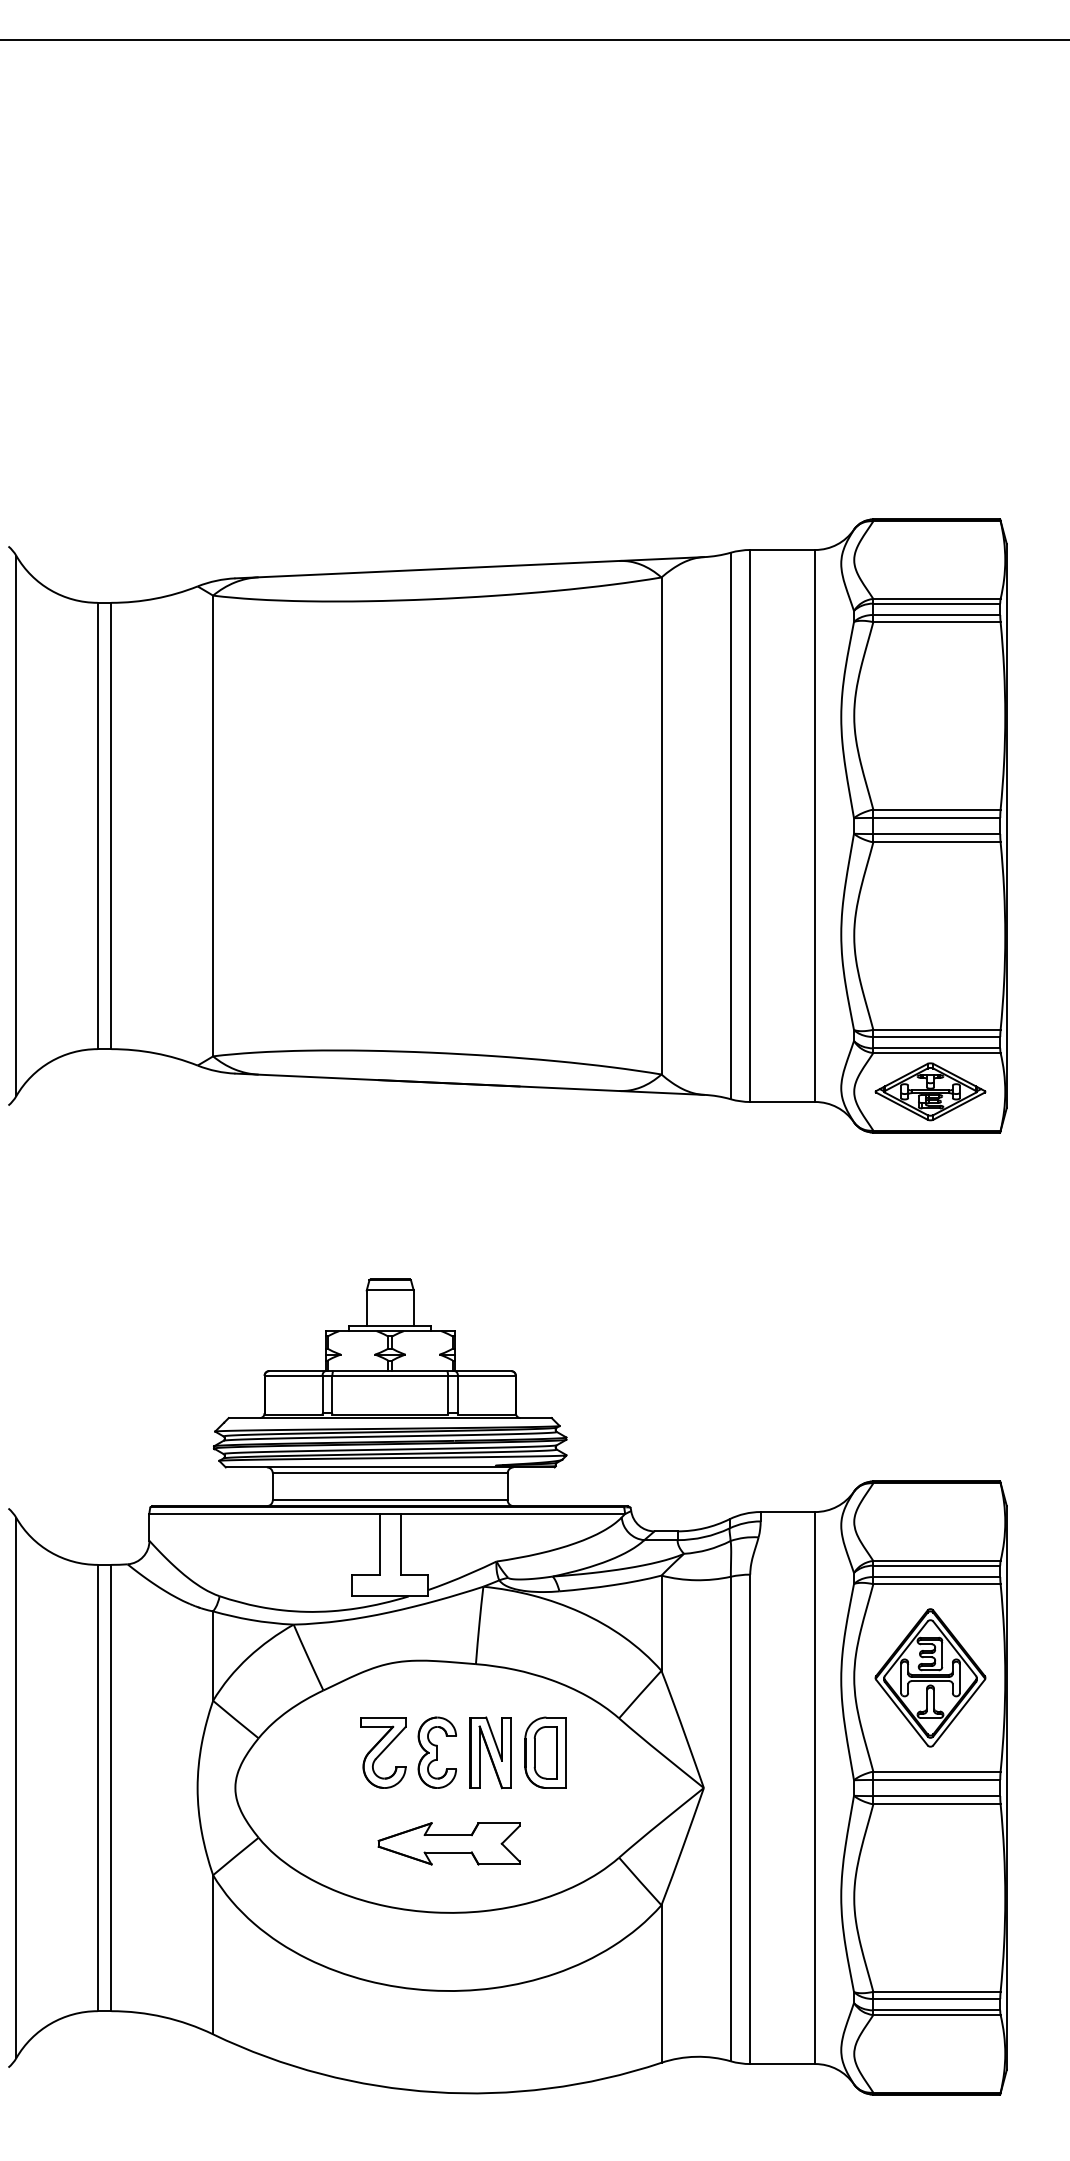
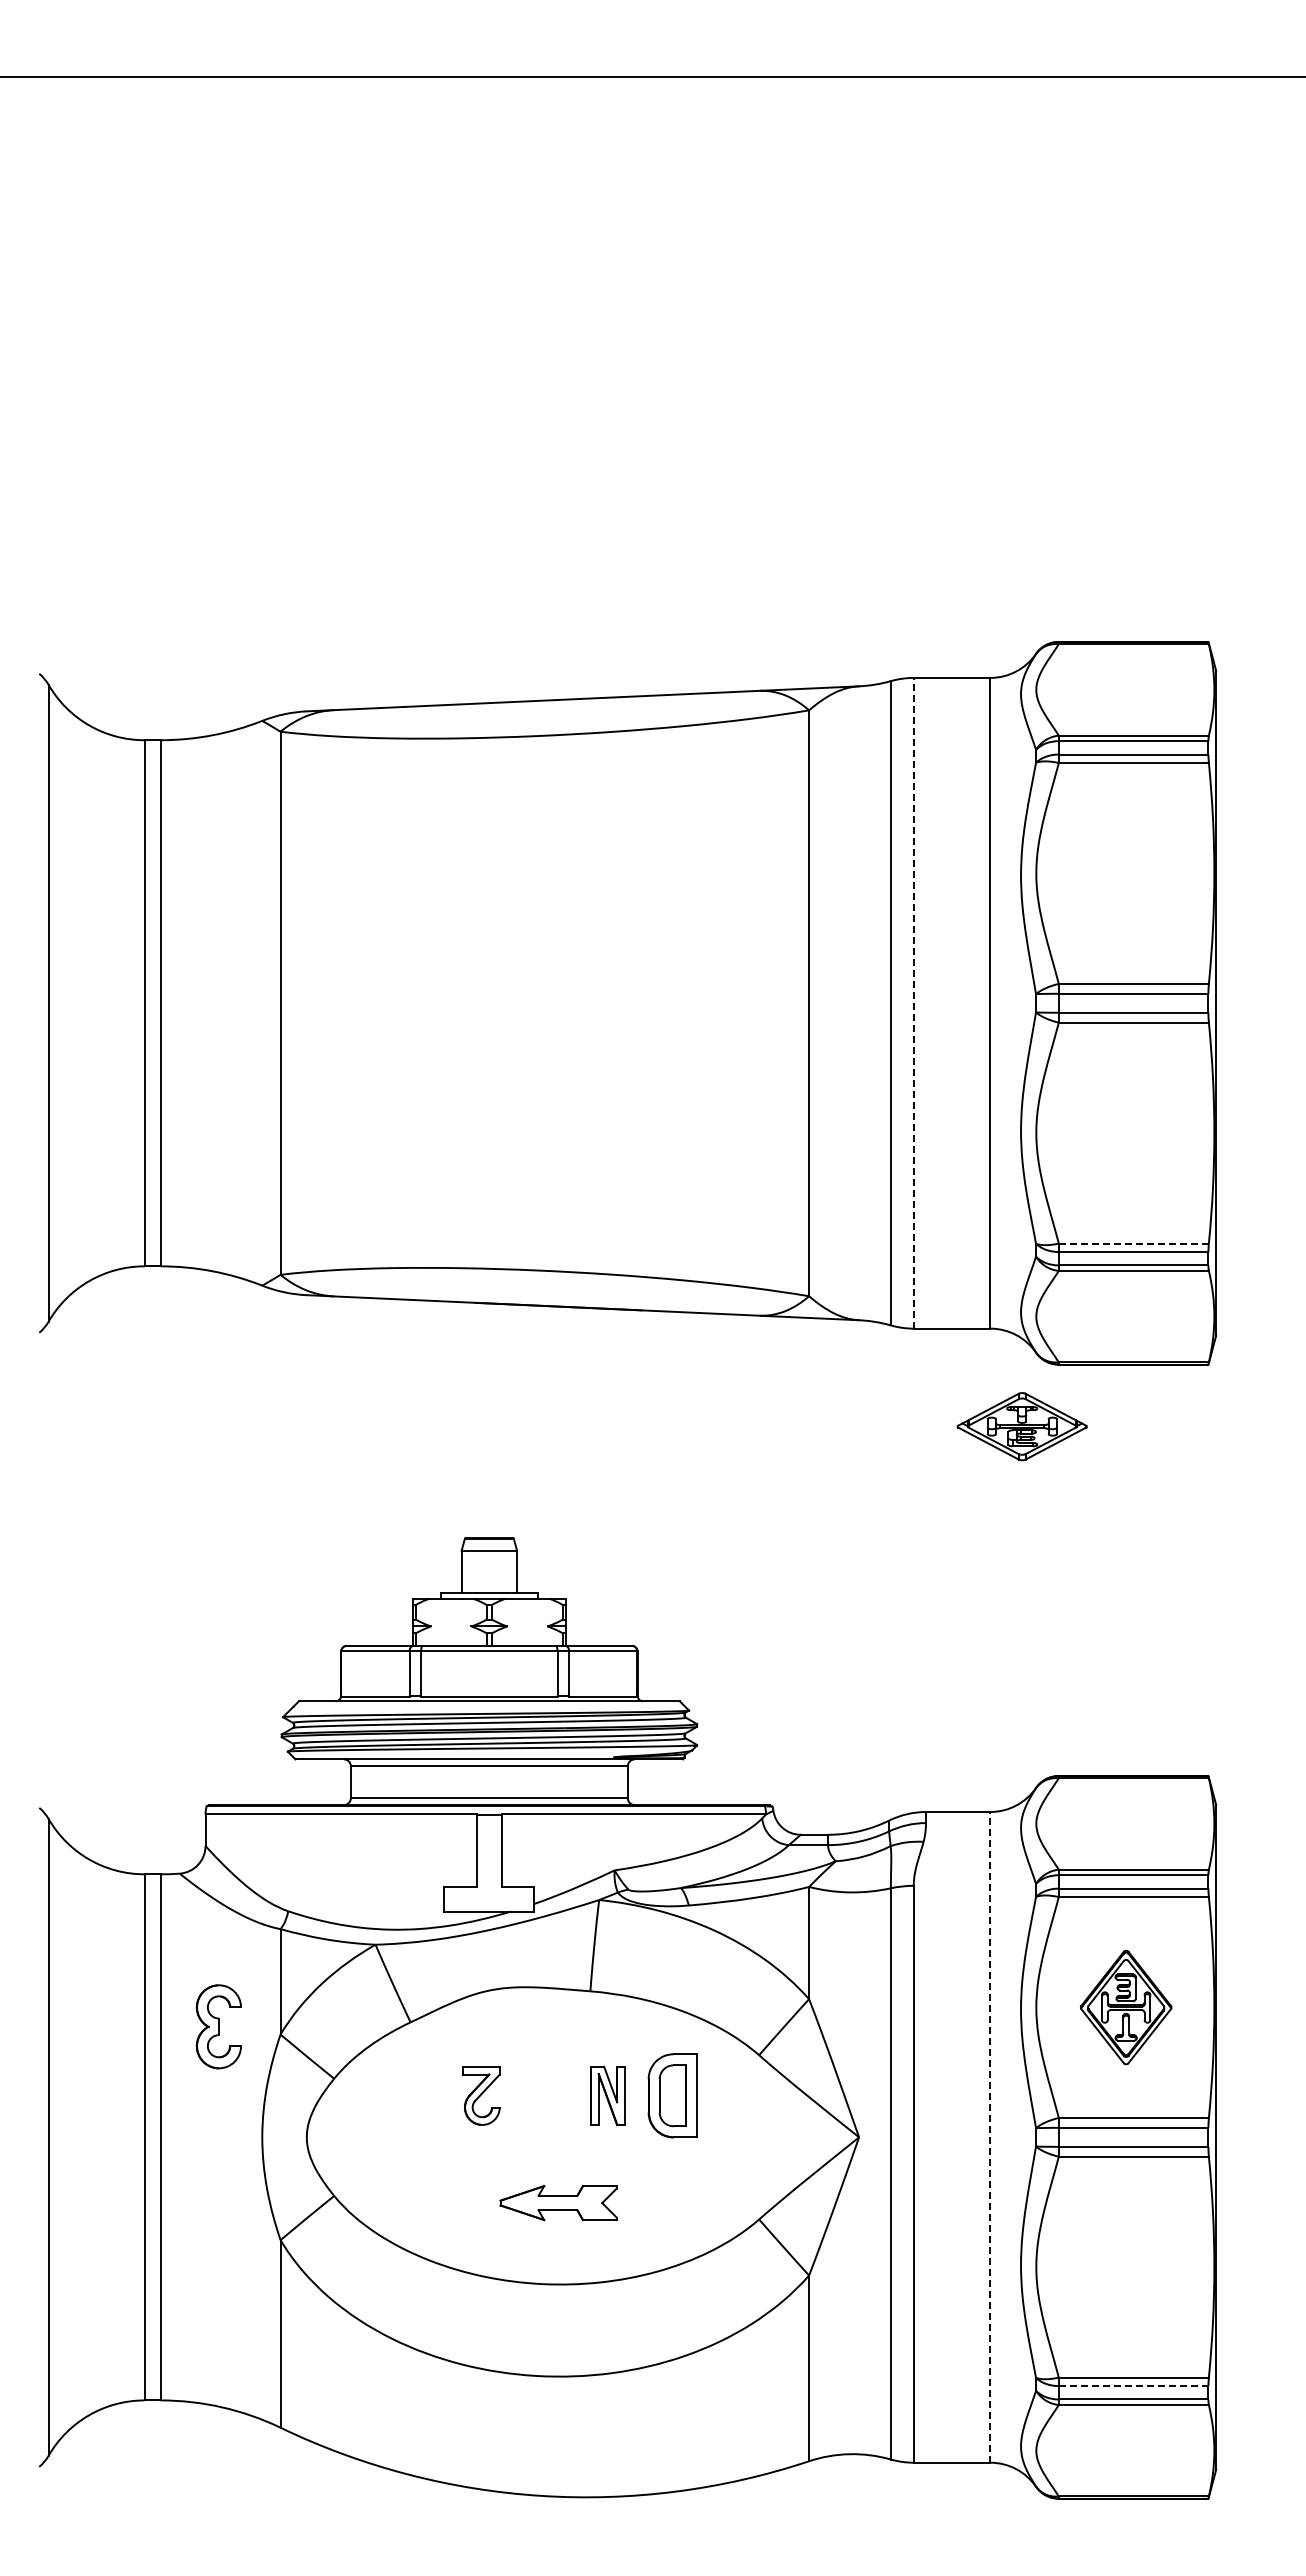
line: (750, 825) -> (913, 1002), solid -> dashed
line: (936, 1029) -> (1133, 1243), solid -> dashed
part: (929, 1091) -> (1021, 1426), moved
part: (929, 1677) -> (1125, 2007), size x0.7
part: (383, 1752) -> (481, 2095), size x0.7
part: (437, 1752) -> (218, 2026), moved
part: (490, 1752) -> (607, 2095), size x0.7
line: (815, 1787) -> (990, 2136), solid -> dashed
part: (448, 1843) -> (558, 2202), size x0.7
line: (936, 1999) -> (1133, 2386), solid -> dashed

